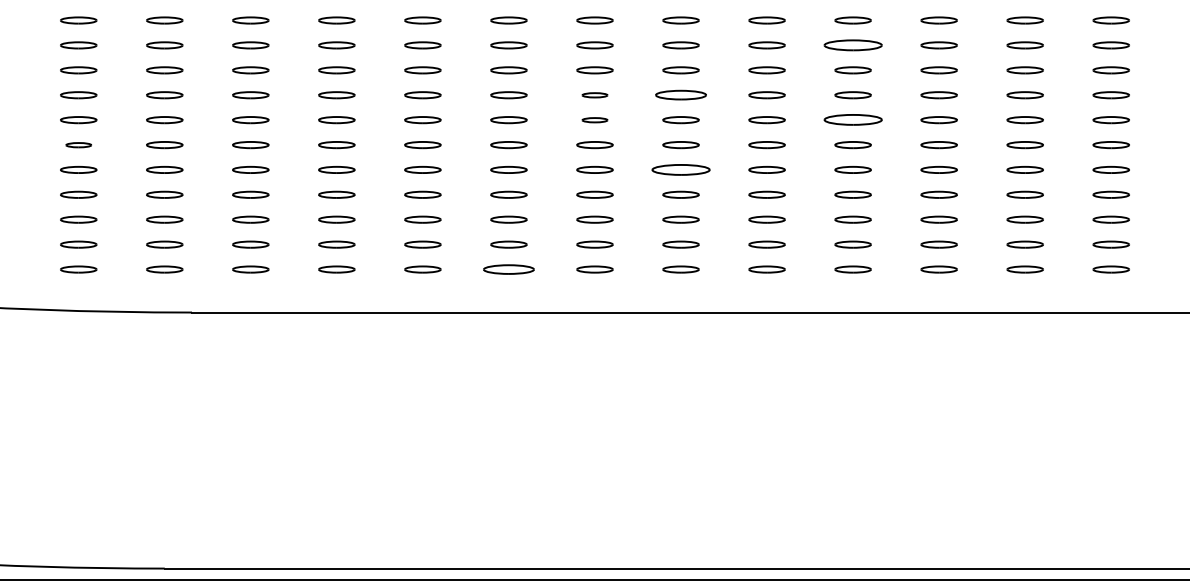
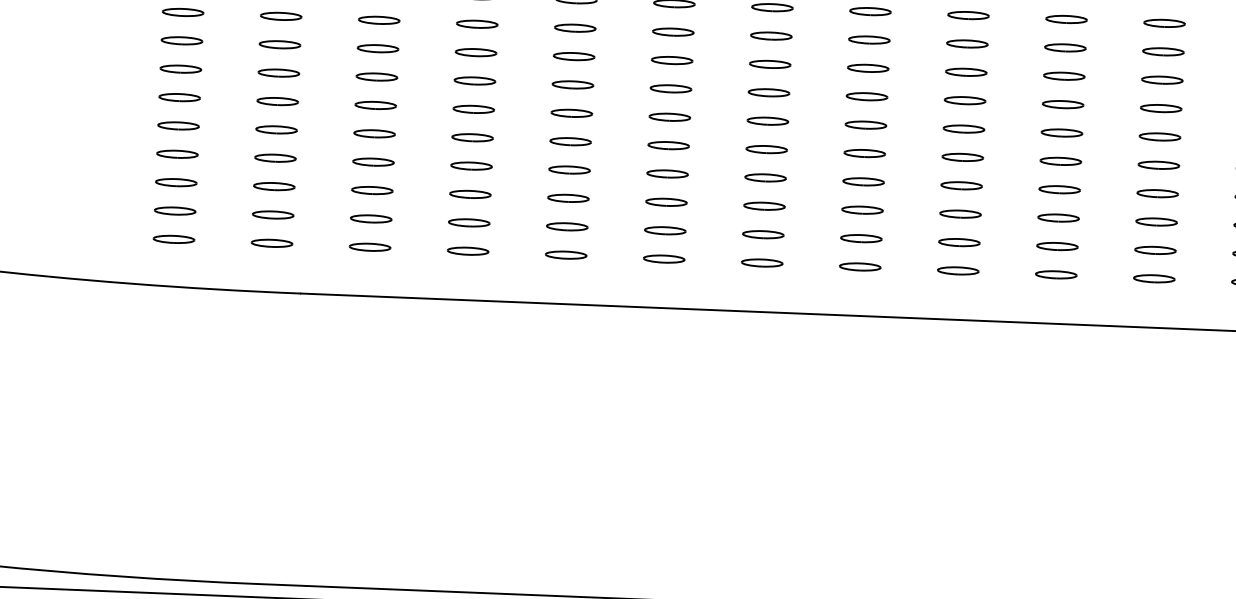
part: (852, 45) -> (1065, 19), size x0.62
part: (594, 95) -> (769, 64), size x1.43
part: (680, 95) -> (867, 68), size x0.71
part: (594, 120) -> (768, 93), size x1.43
part: (852, 120) -> (1062, 105), size x0.62
part: (78, 145) -> (179, 98), size x1.43
part: (680, 169) -> (864, 152), size x0.62
part: (508, 269) -> (663, 259), size x0.71

